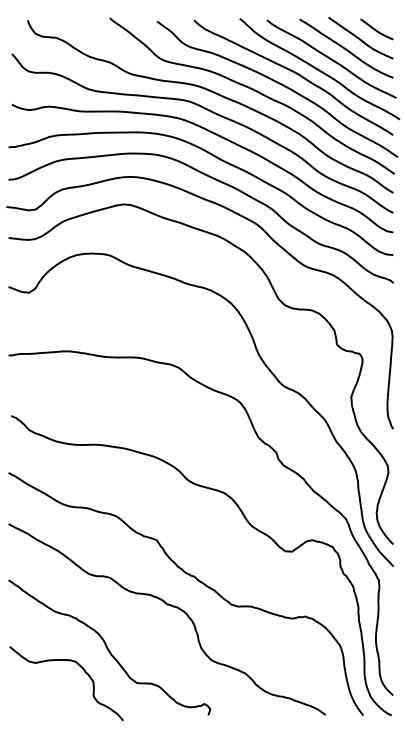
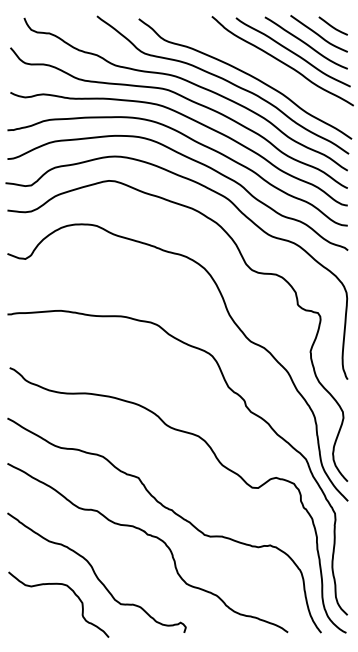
curve: (295, 74) -> (261, 65), removed

